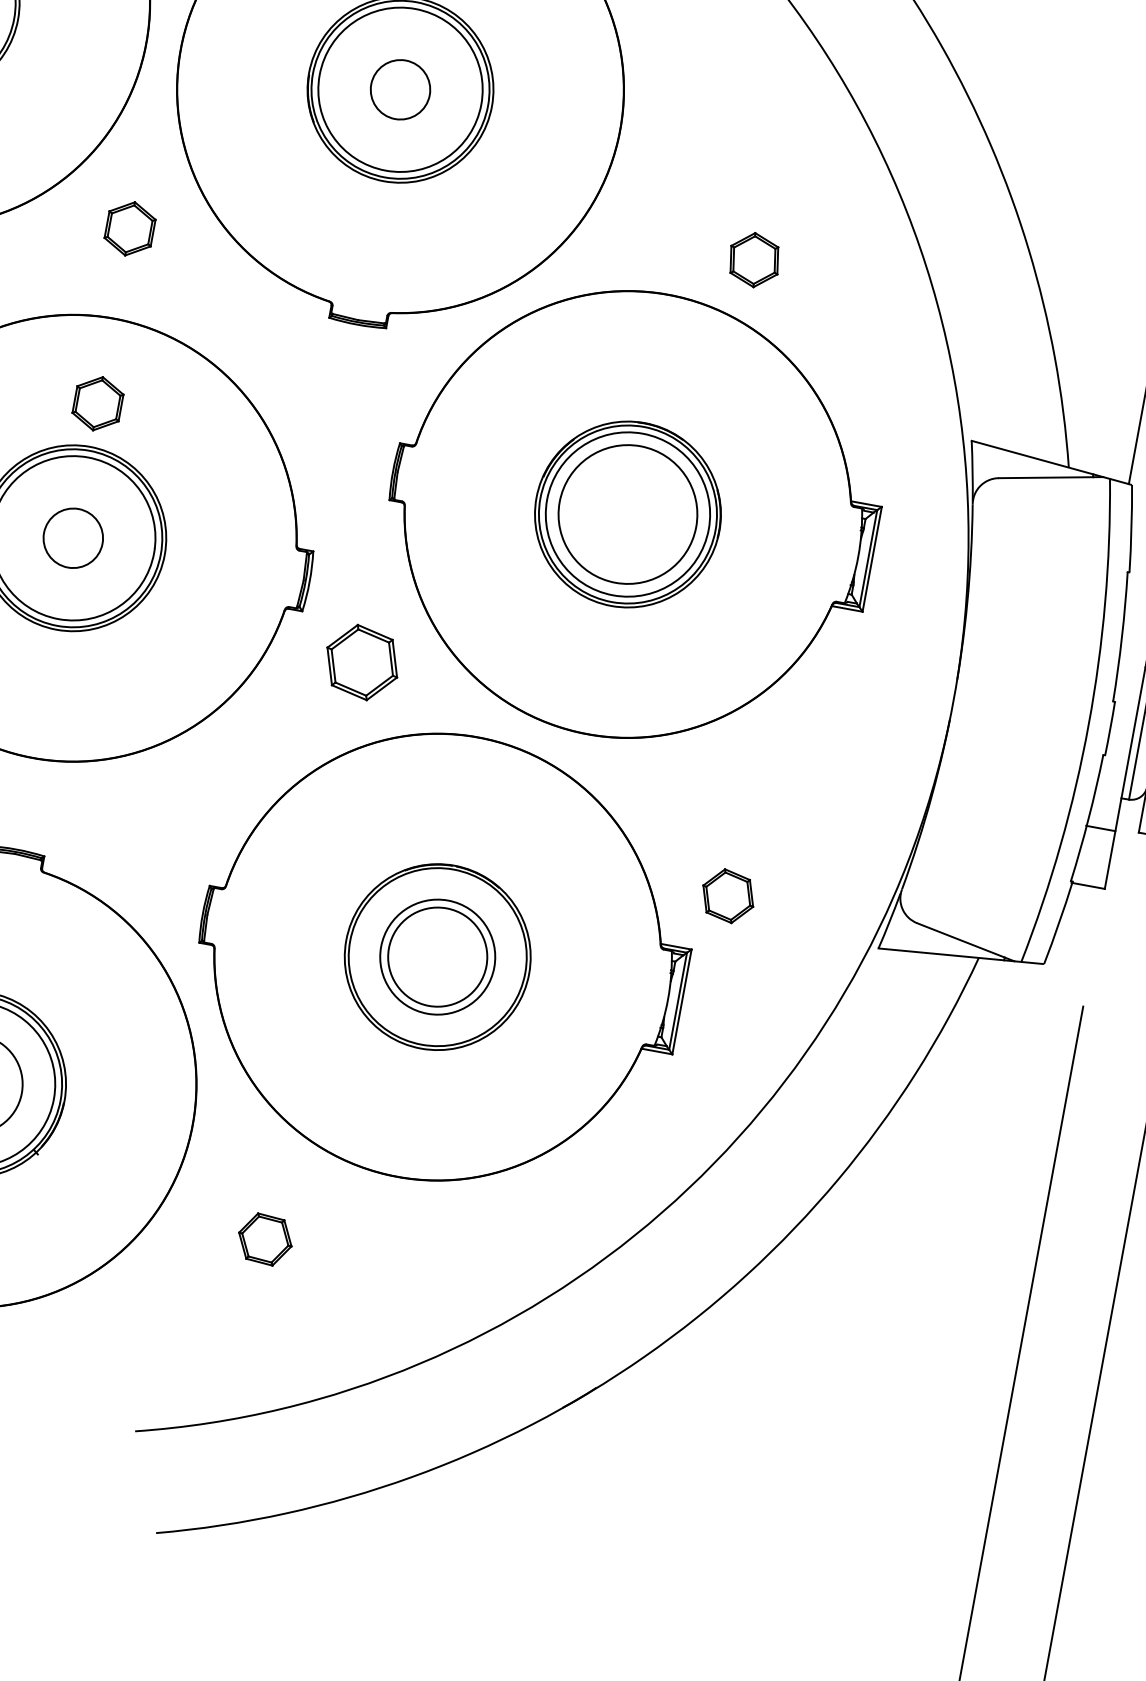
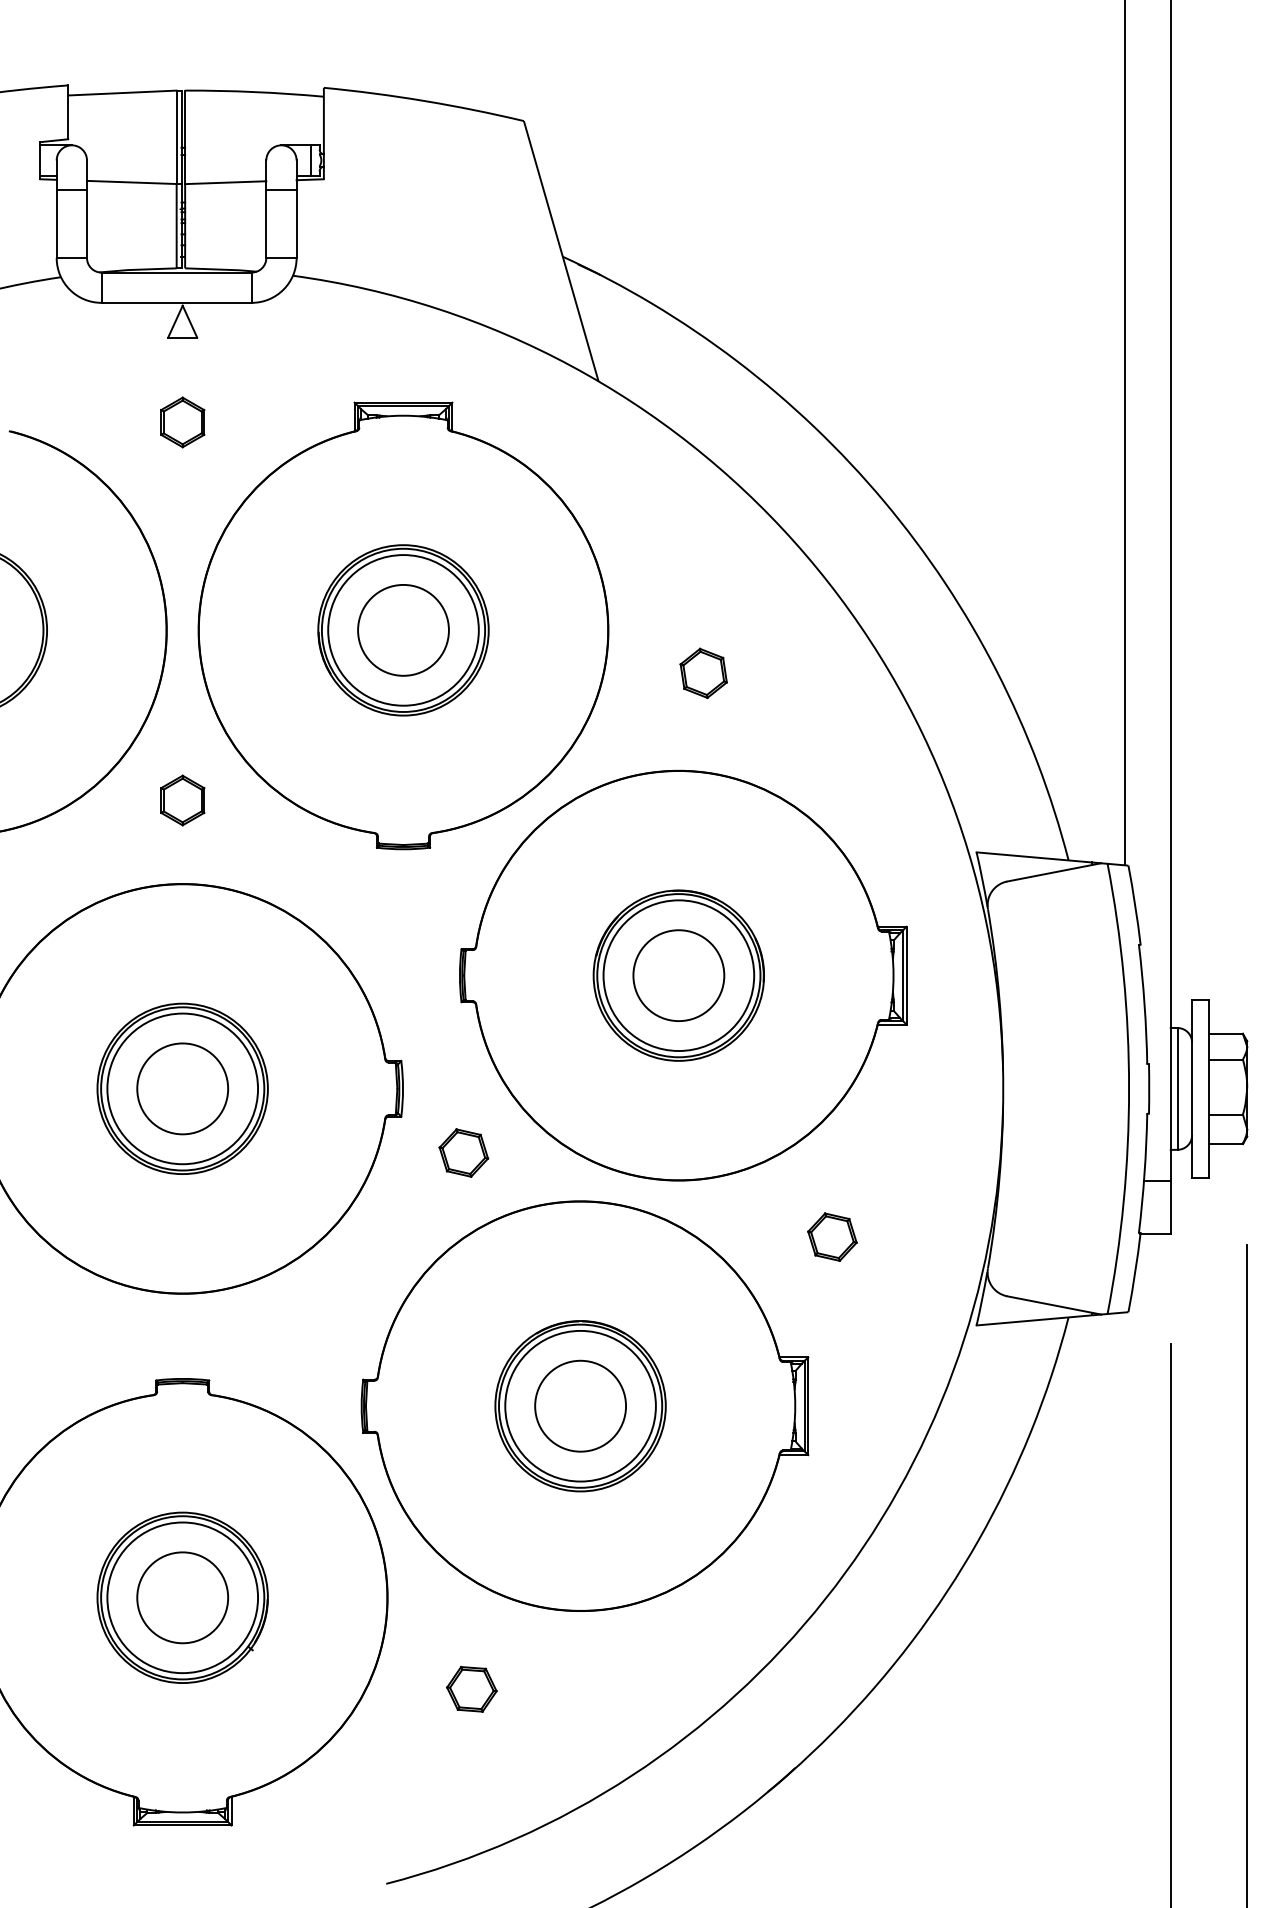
circle: (400, 88) -> (403, 629), size x1.67
part: (754, 259) -> (703, 672), moved
part: (97, 403) -> (182, 963), removed
circle: (627, 514) -> (678, 975), size x0.71
circle: (73, 537) -> (182, 1088), size x1.67
part: (362, 661) -> (463, 1152), size x0.71
part: (728, 895) -> (832, 1236), moved
circle: (437, 956) -> (580, 1405), size x1.43

